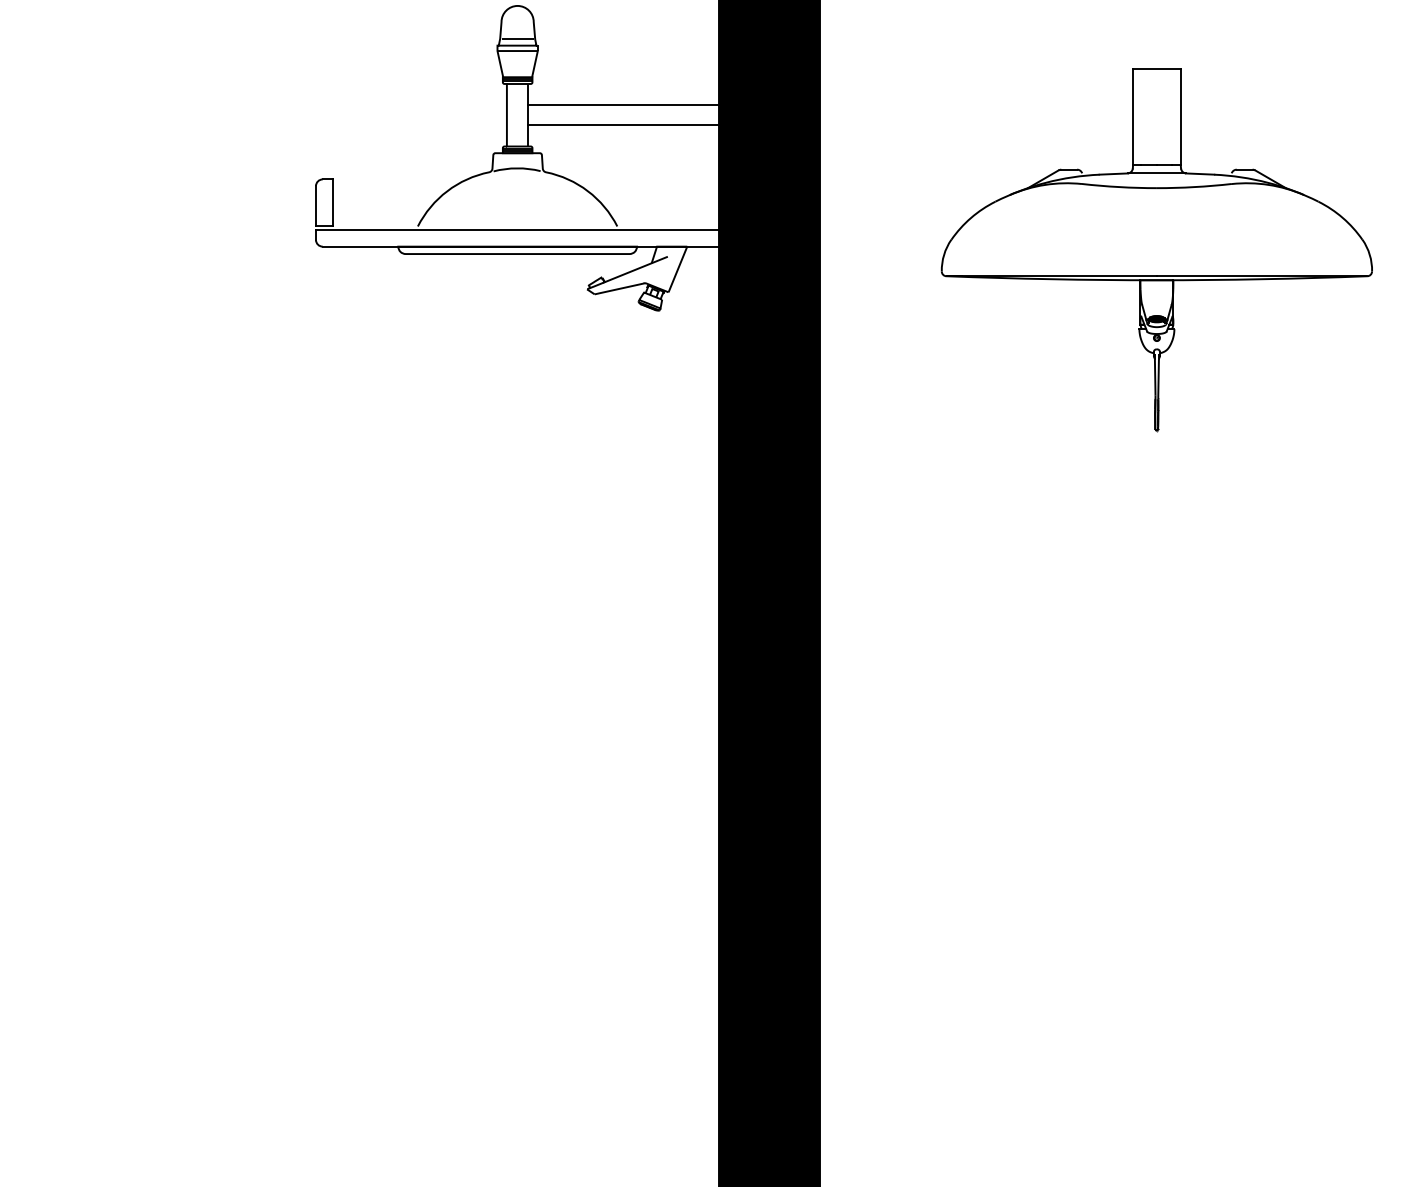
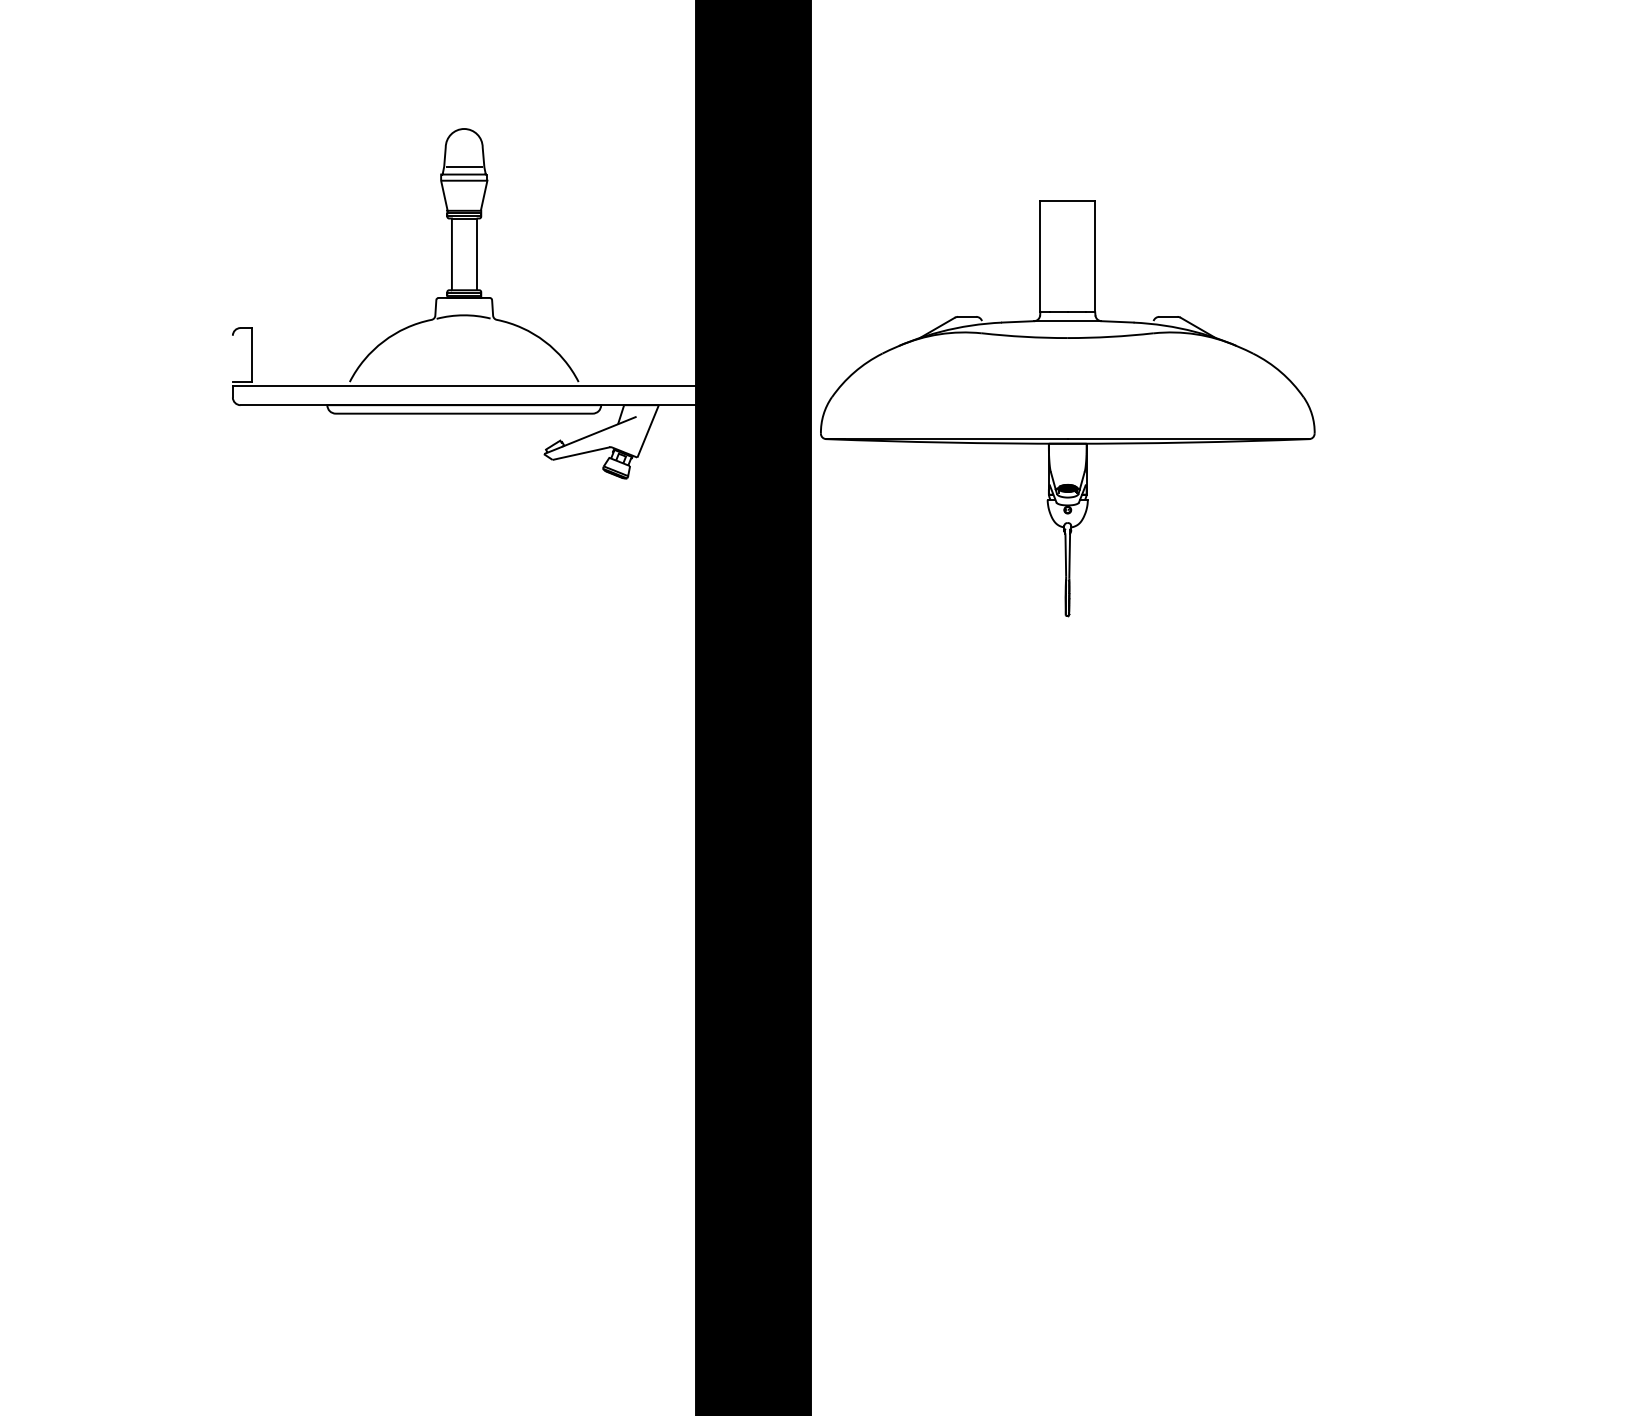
line: (623, 104) -> (585, 242), removed
line: (623, 124) -> (585, 265), removed
line: (315, 205) -> (232, 358), removed
part: (1156, 249) -> (1067, 408), moved

